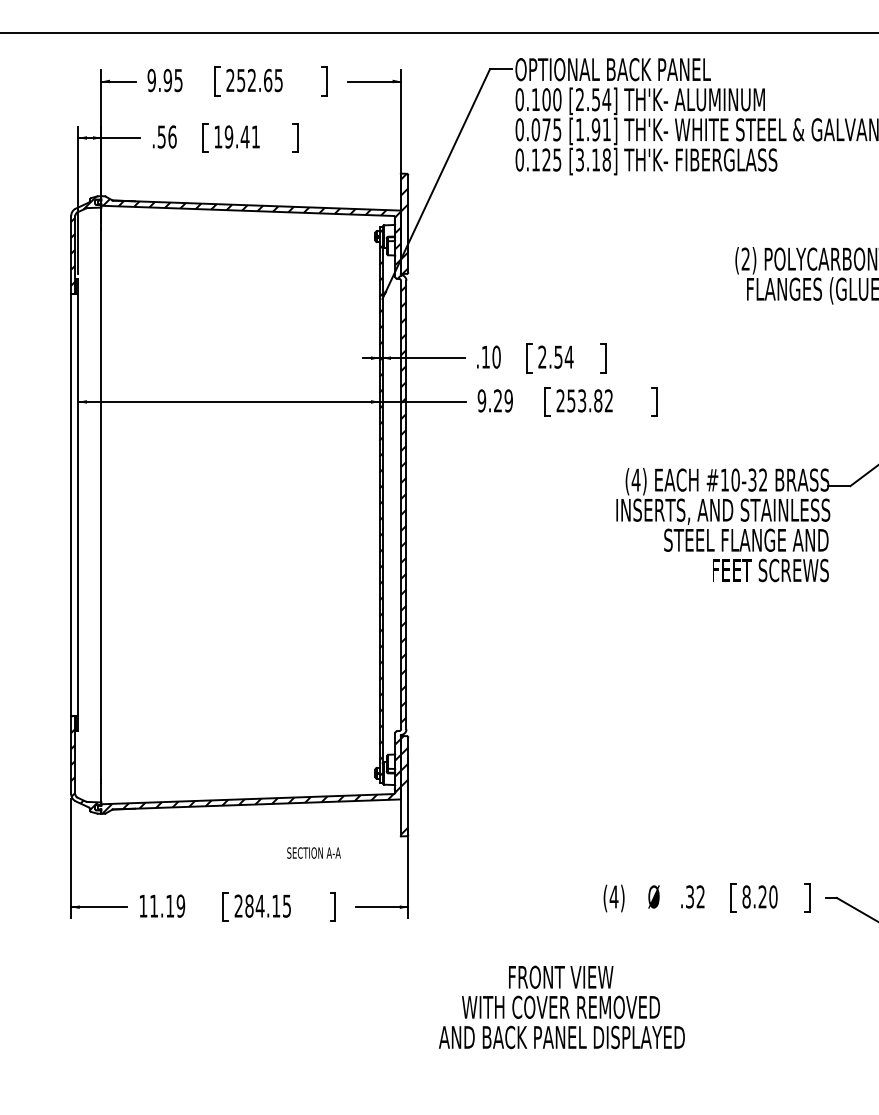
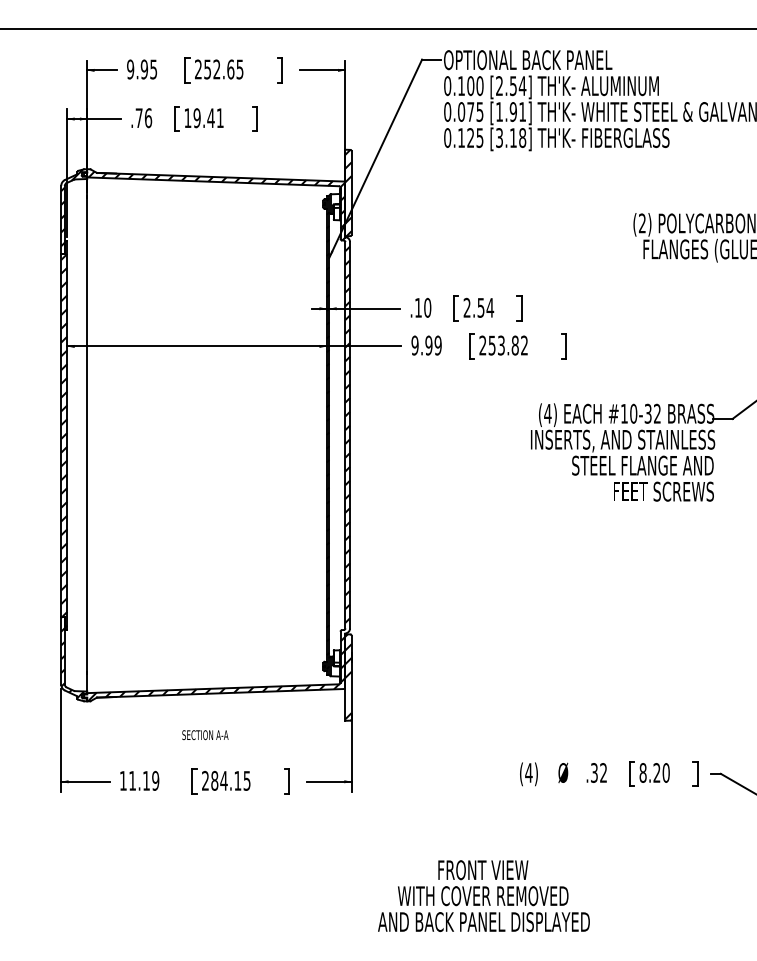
text: (160, 137) -> (138, 118), .56 -> .76
text: (497, 400) -> (428, 345), 9.29 -> 9.99
hatch: (75, 502) -> (64, 433), added
text: (314, 853) -> (205, 735), moved
text: (561, 1007) -> (483, 896), moved

